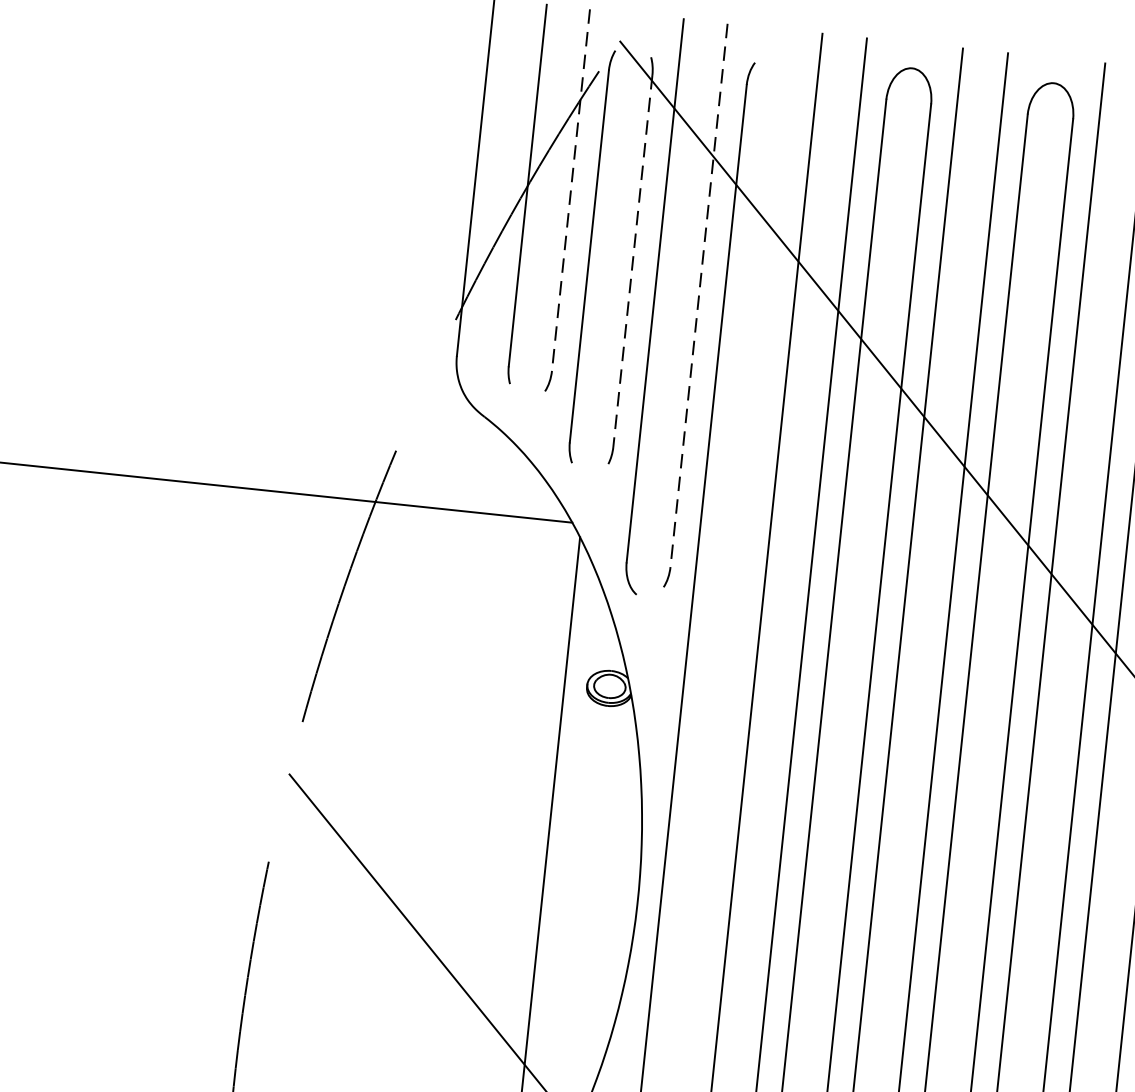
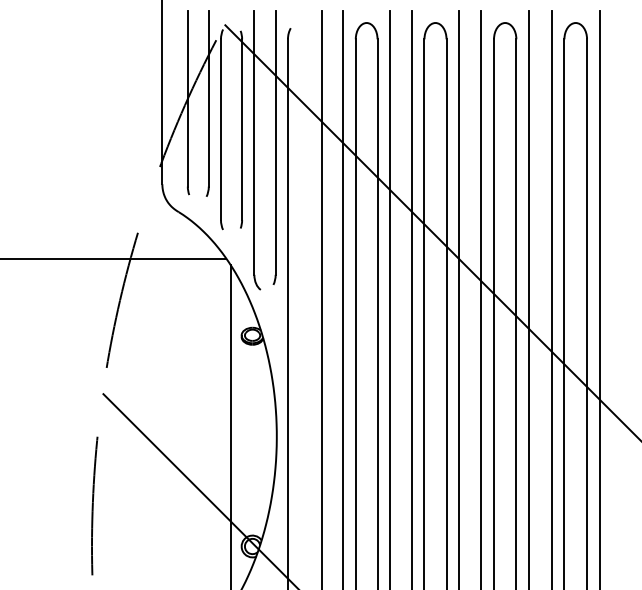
line: (570, 189) -> (208, 98), dashed -> solid
line: (633, 262) -> (242, 130), dashed -> solid
line: (698, 294) -> (275, 142), dashed -> solid

